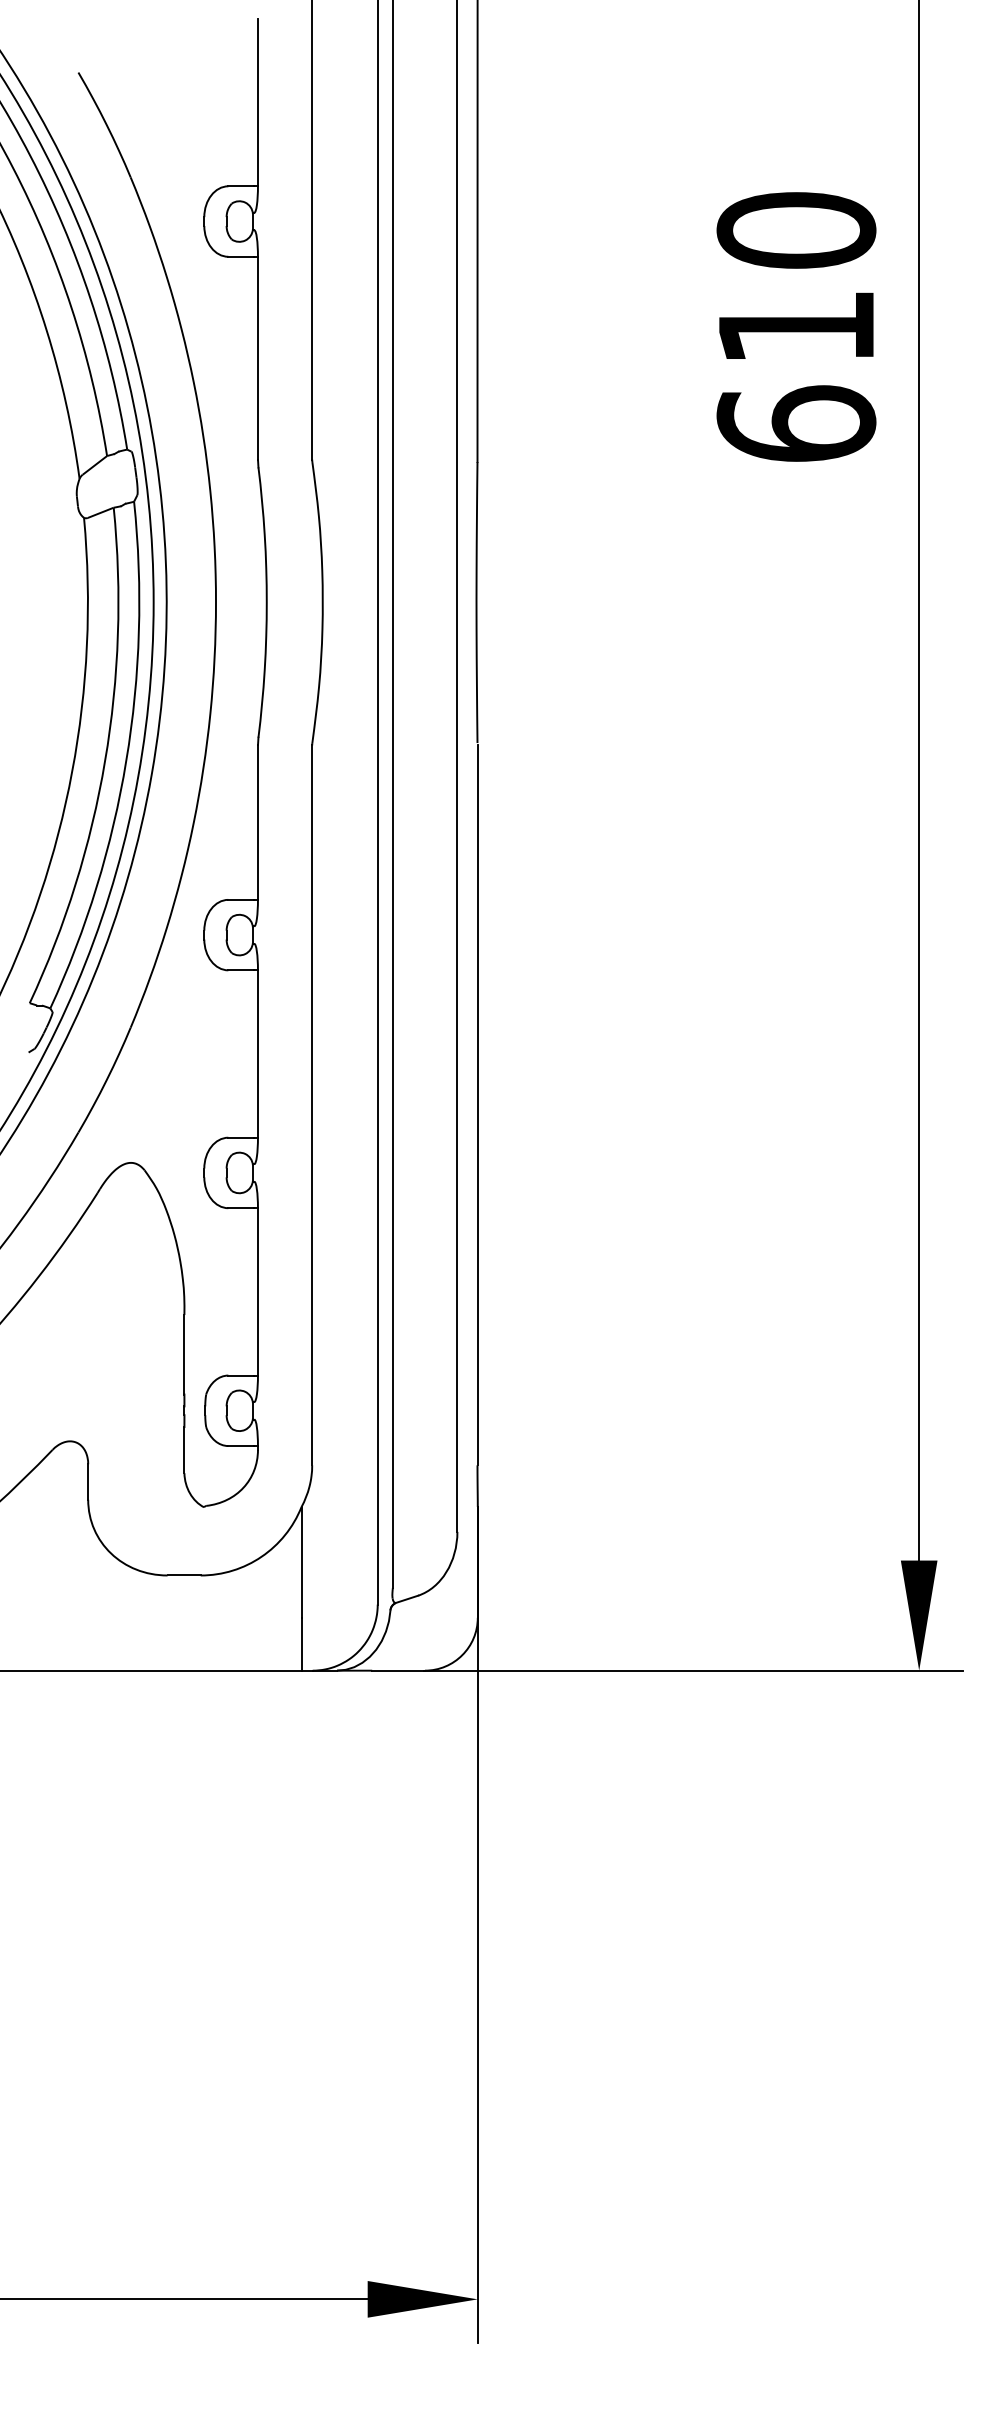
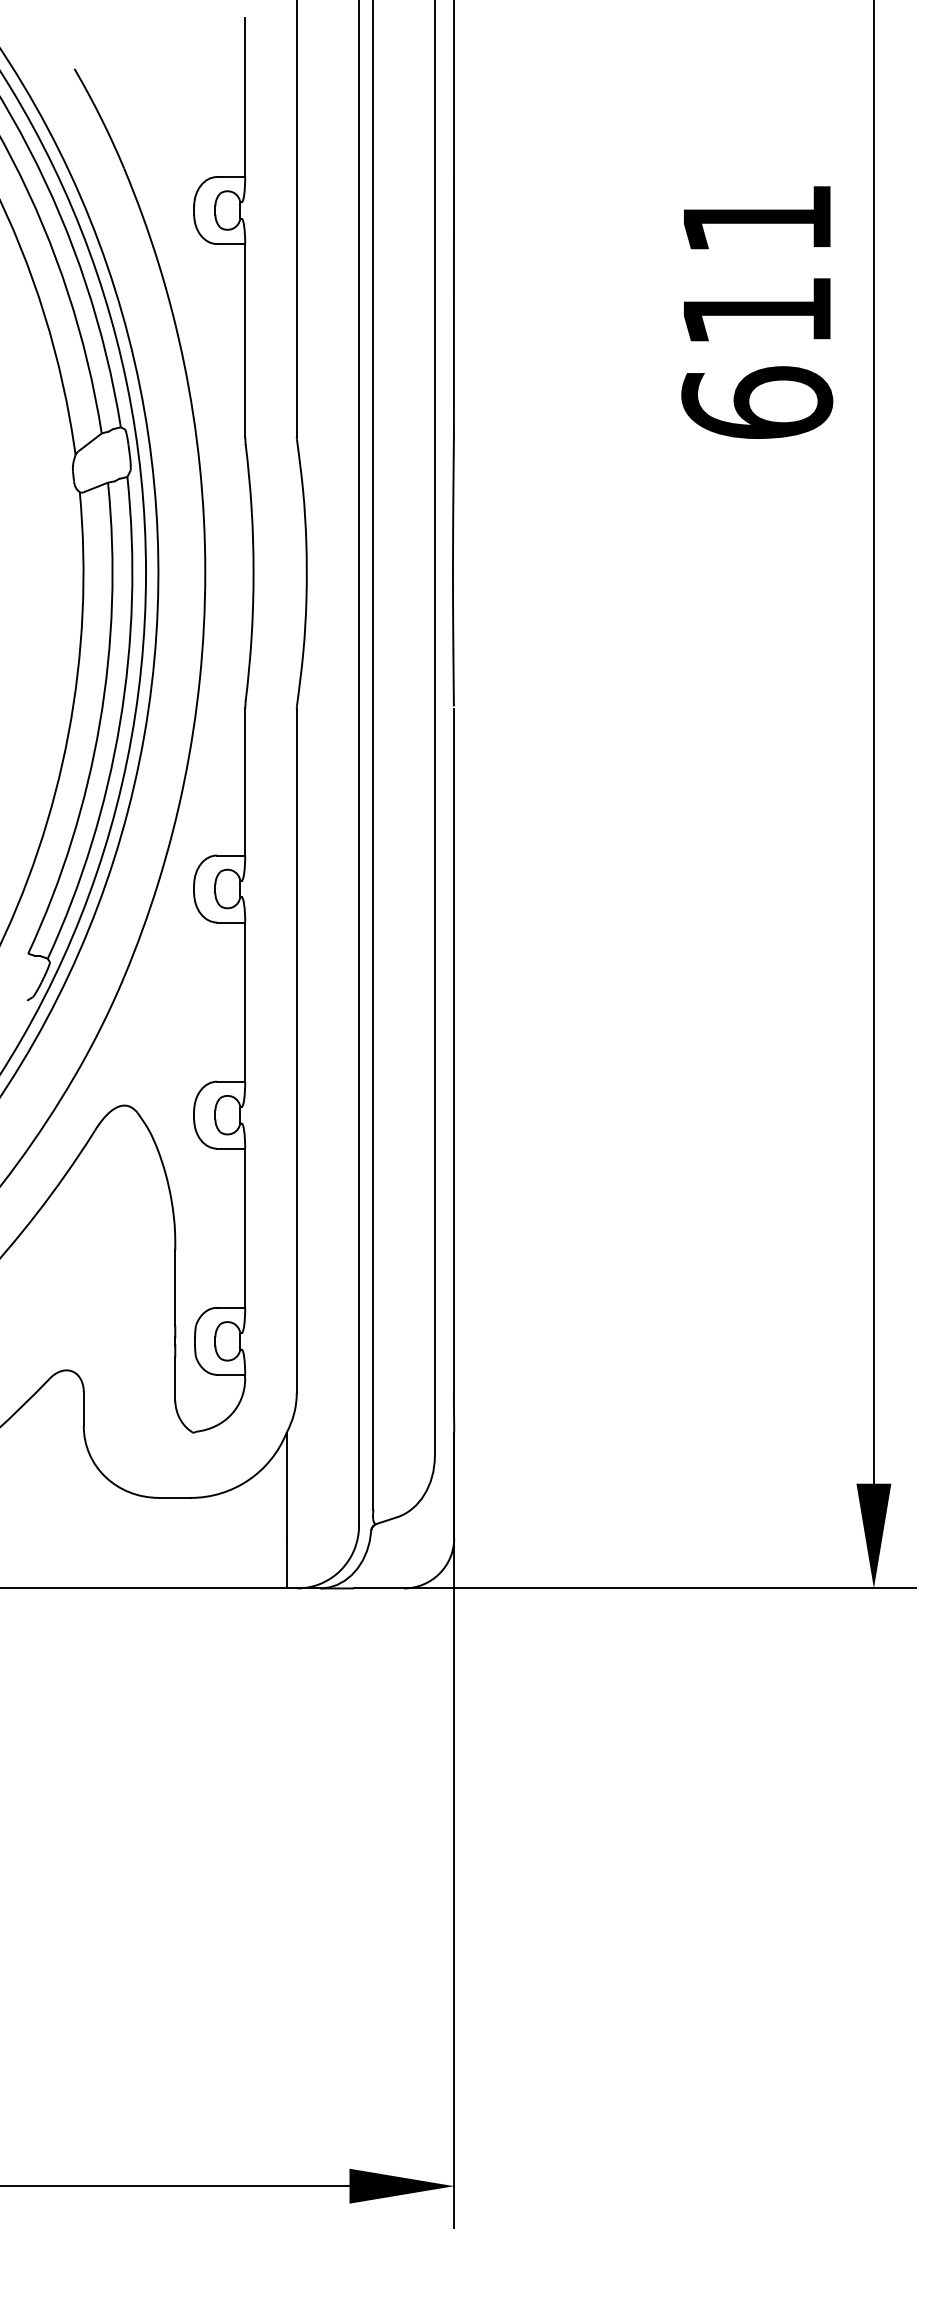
text: (796, 229) -> (757, 218), 610 -> 611

